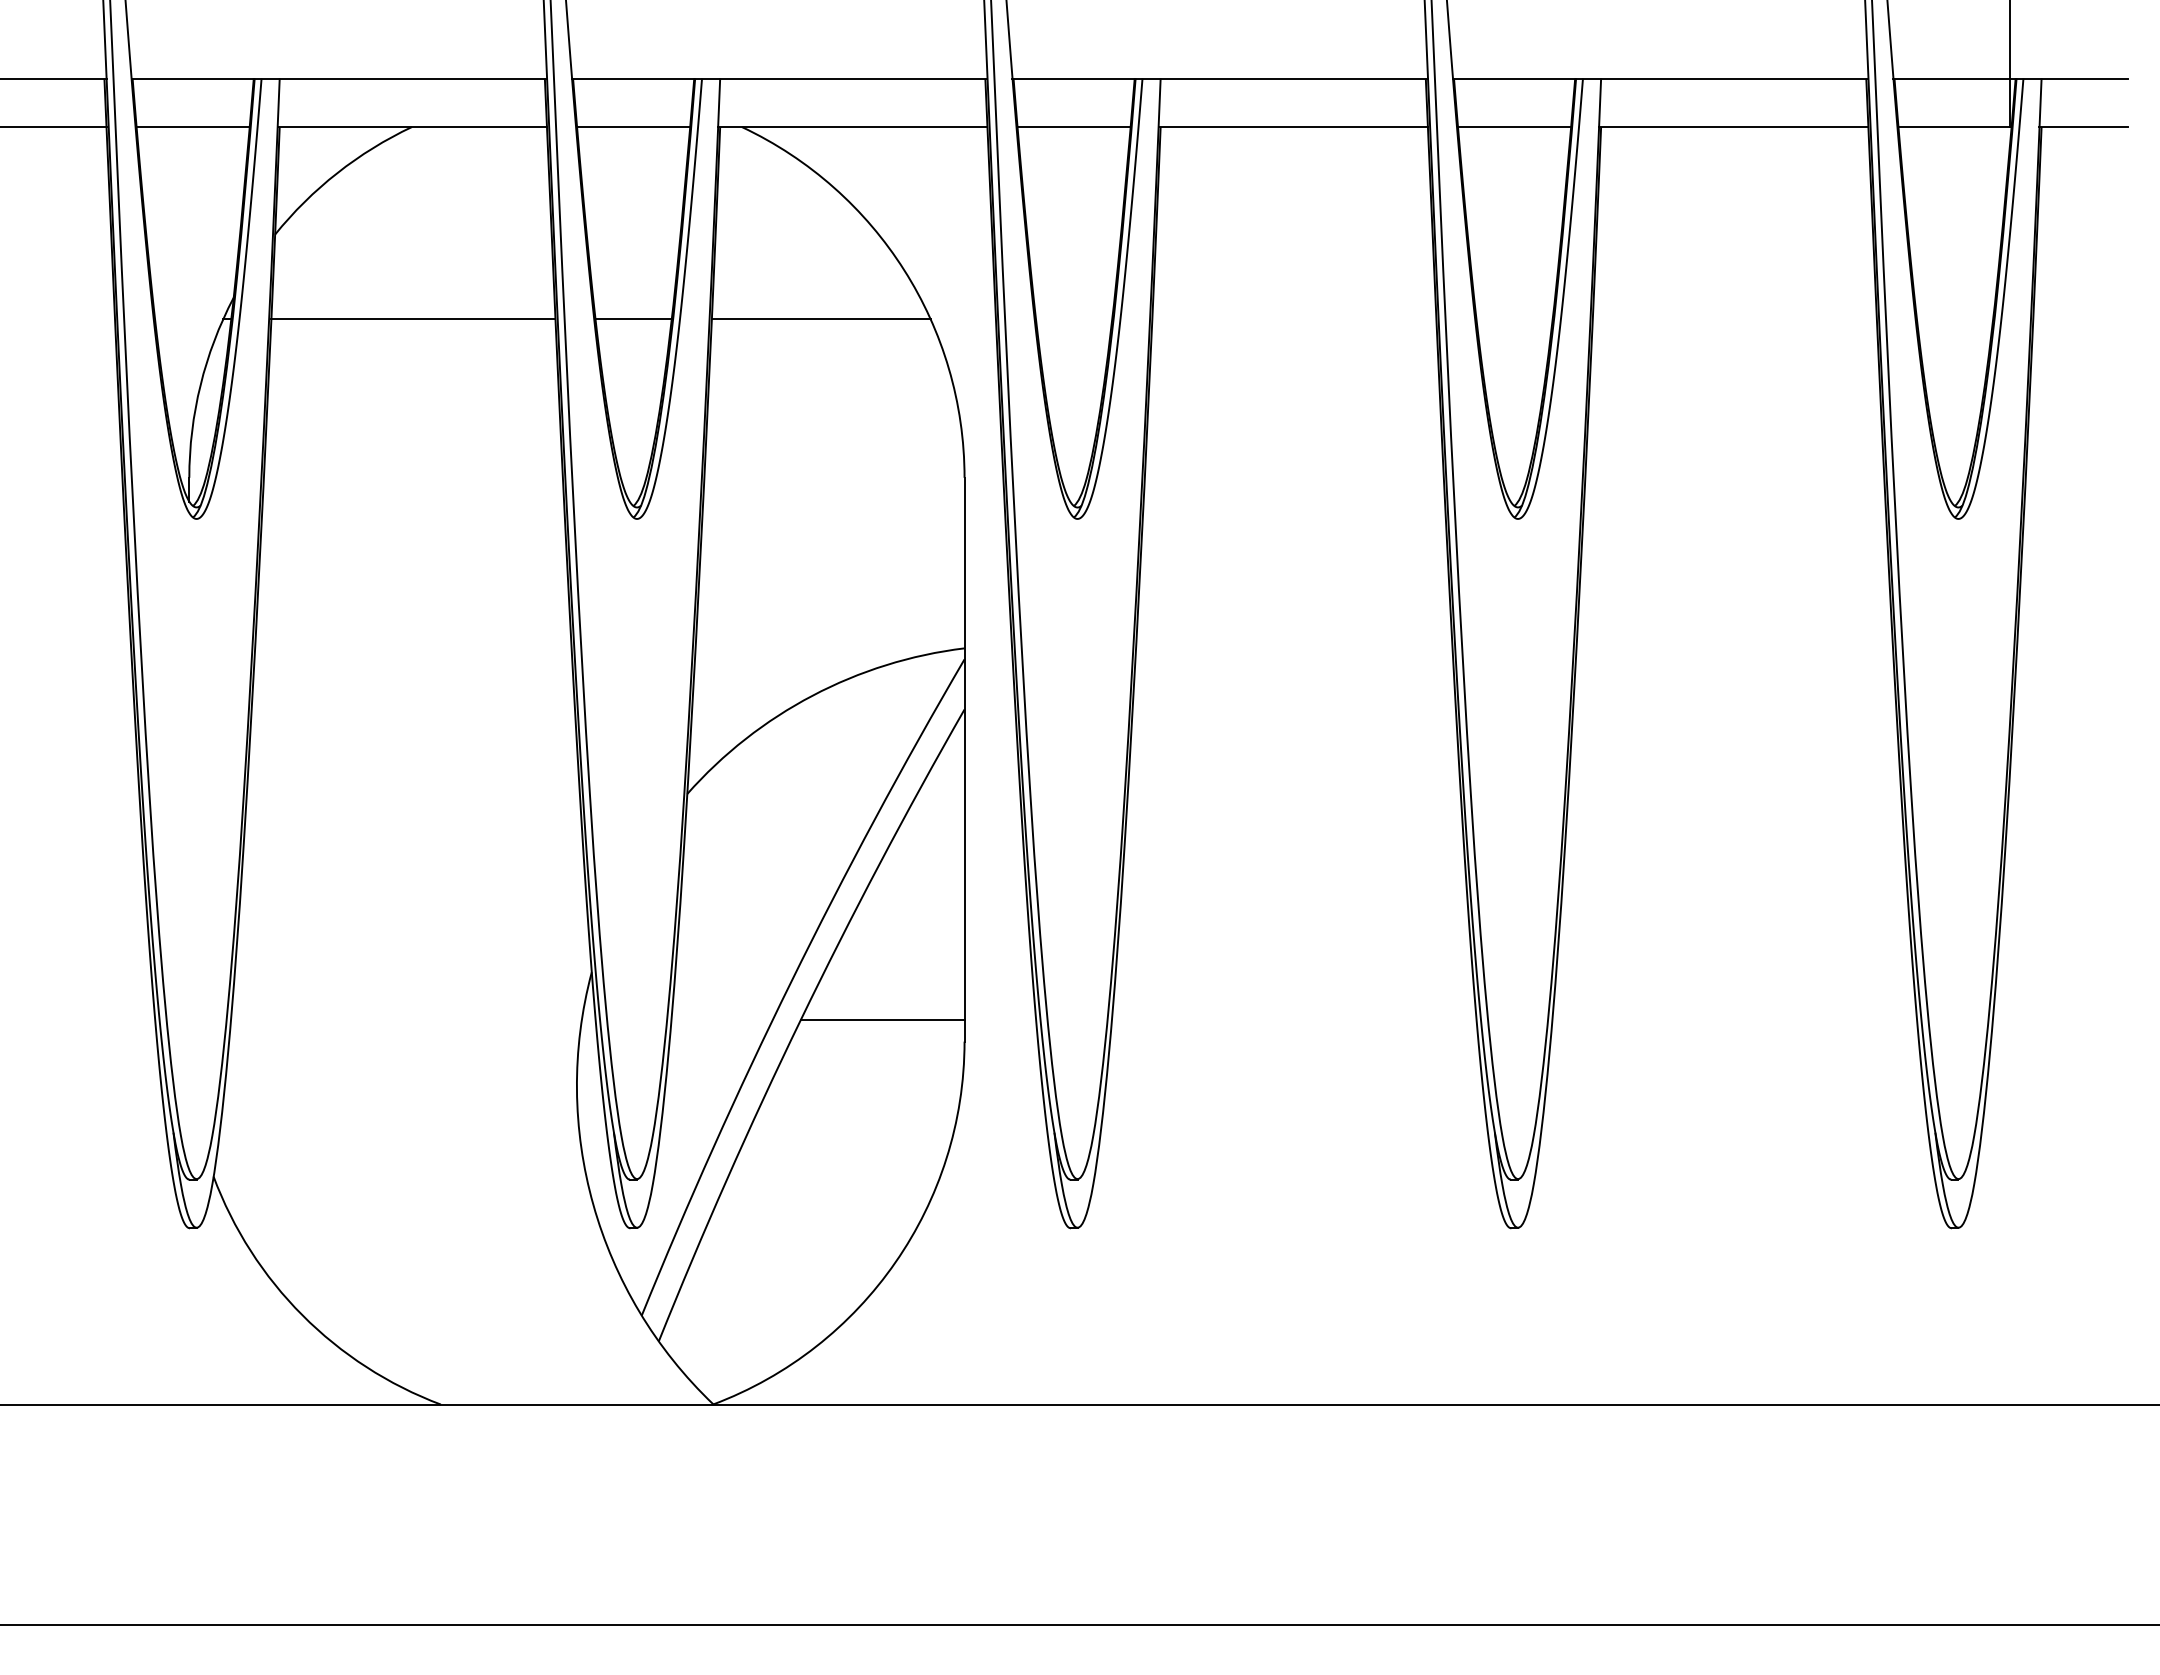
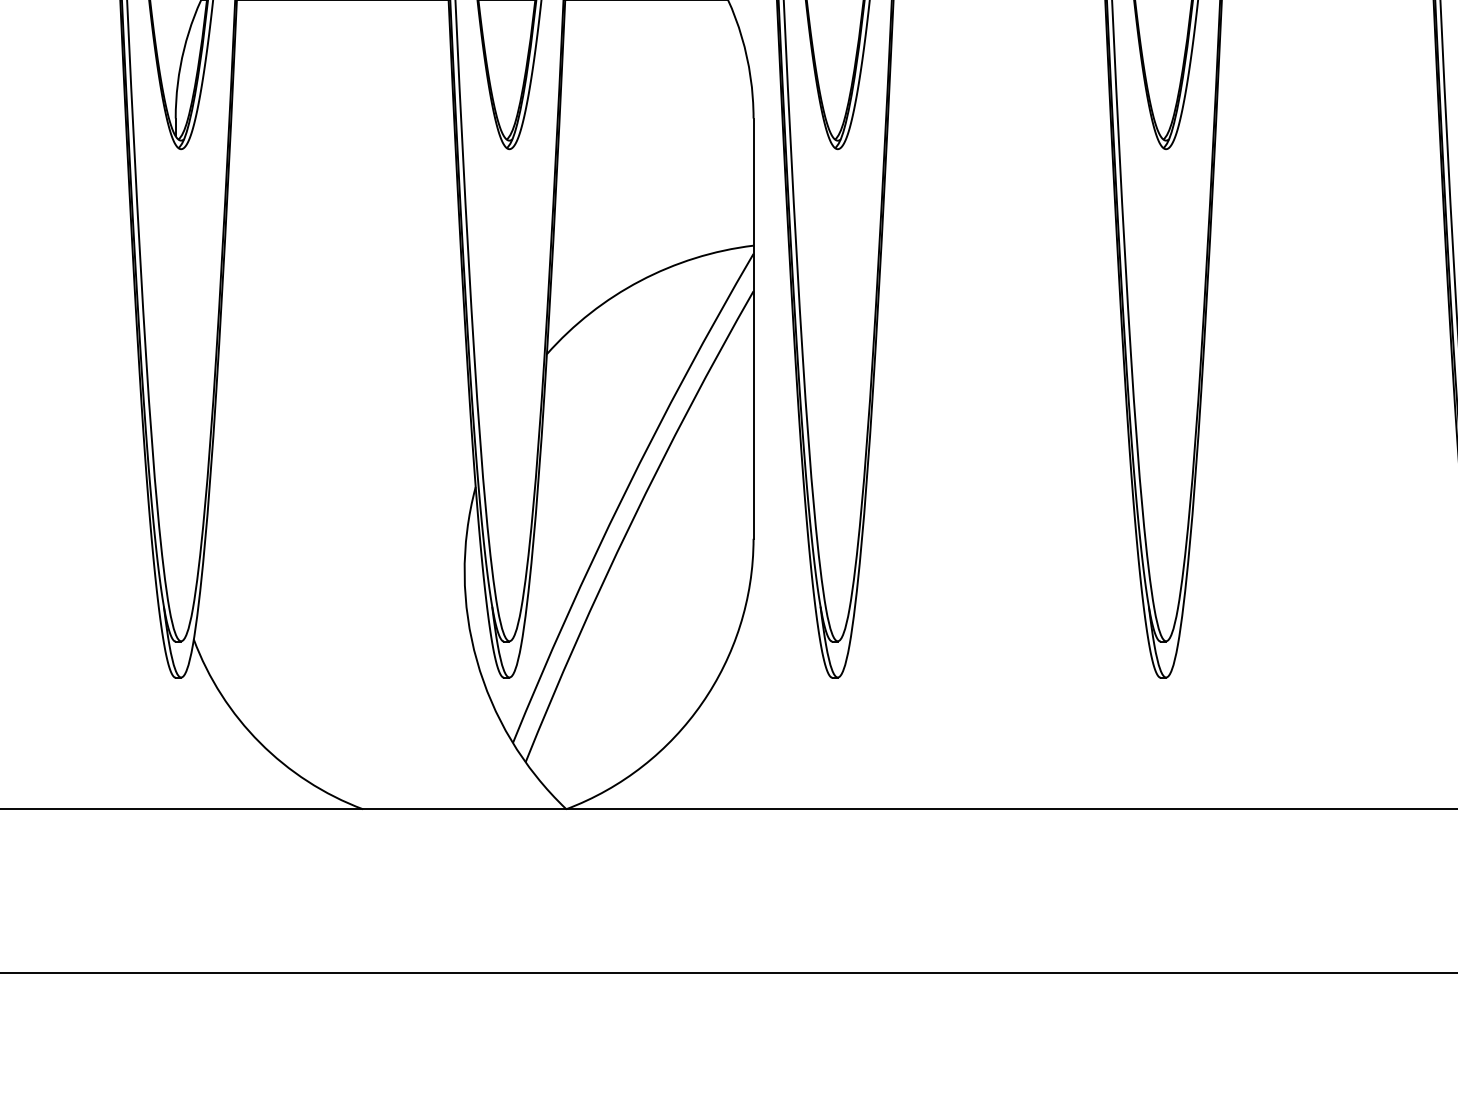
line: (882, 1019) -> (692, 522), removed

